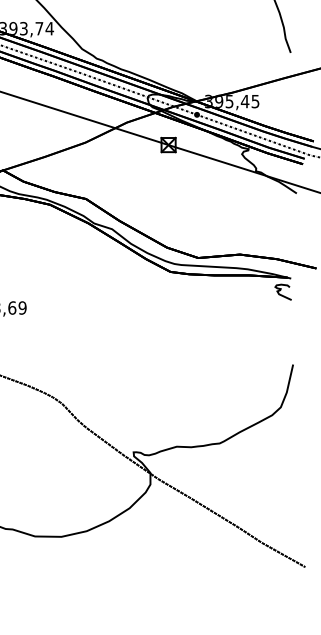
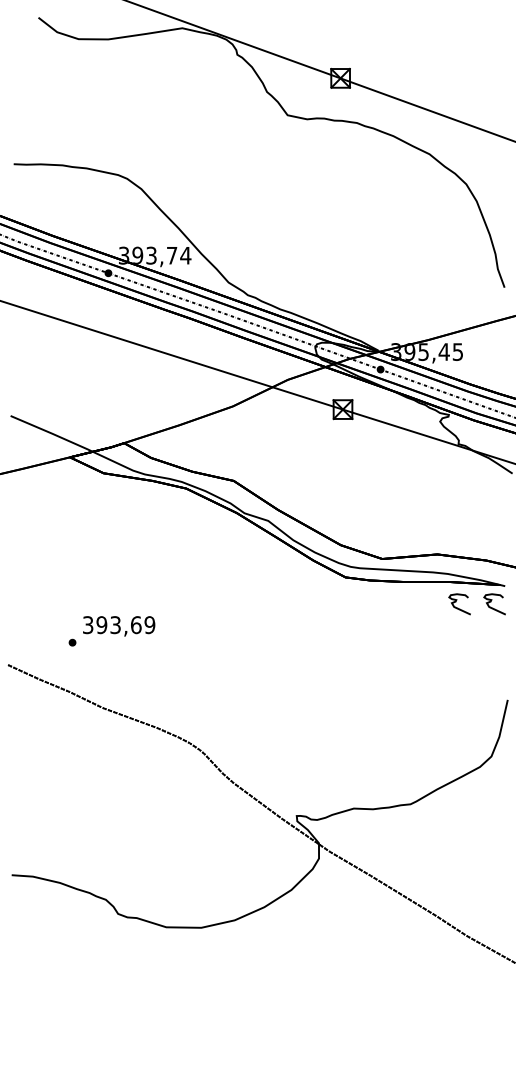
curve: (254, 290) -> (456, 602), added

